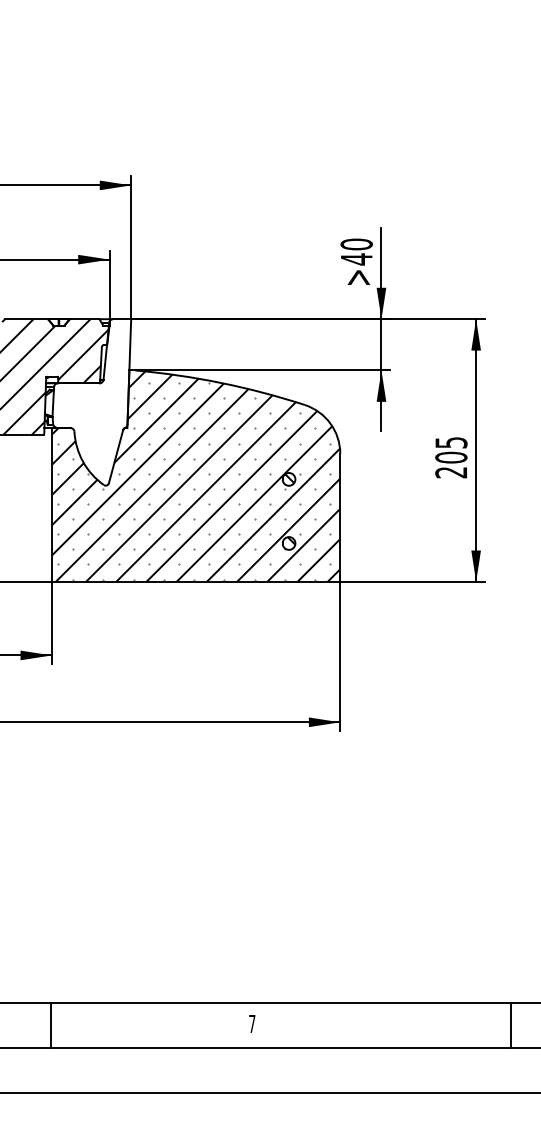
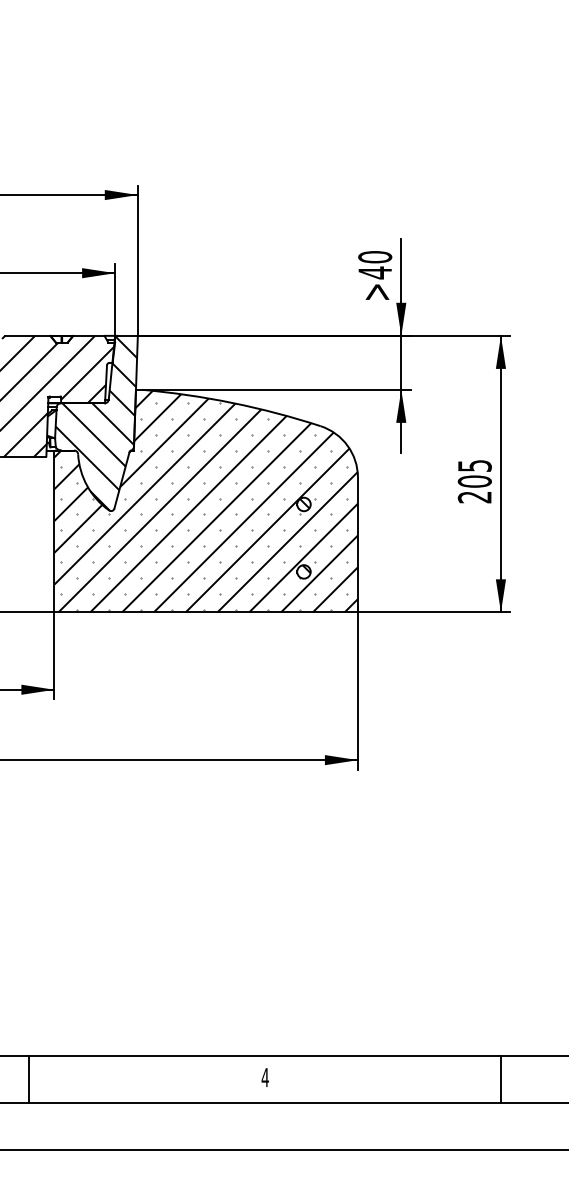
hatch: (91, 402) -> (96, 423), added
text: (251, 1023) -> (264, 1077), 7 -> 4
line: (51, 1025) -> (29, 1079), moved
line: (510, 1025) -> (501, 1079), moved

